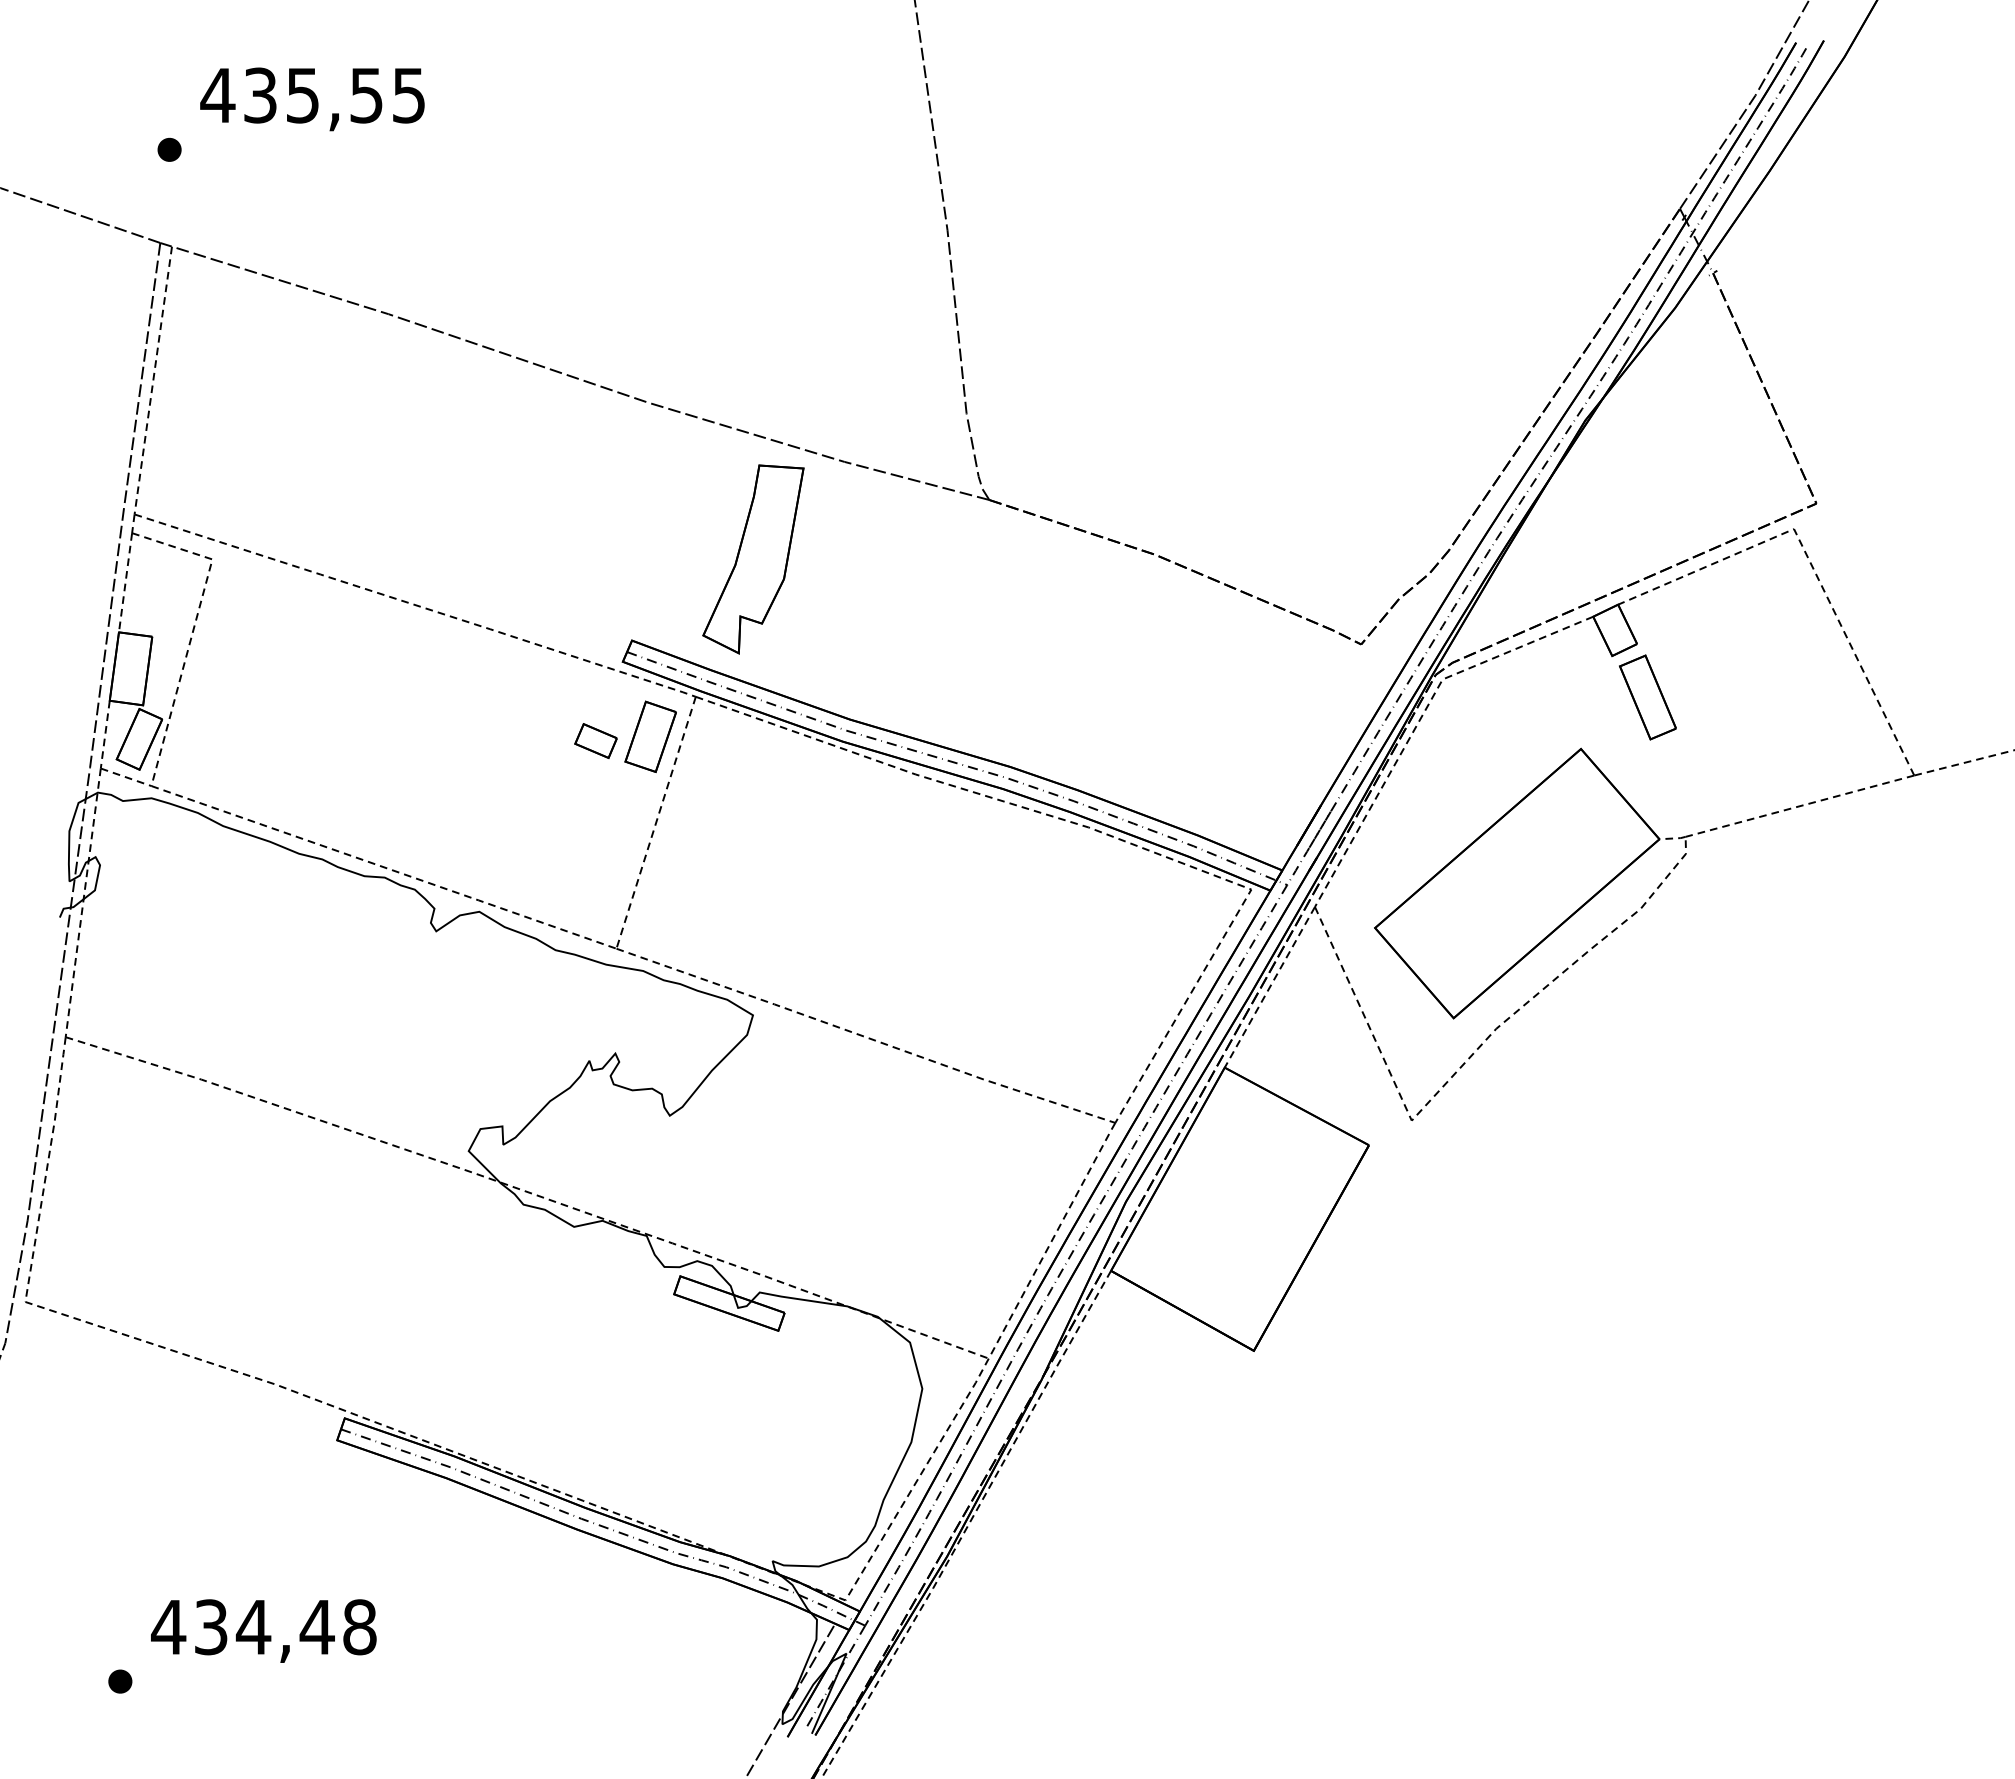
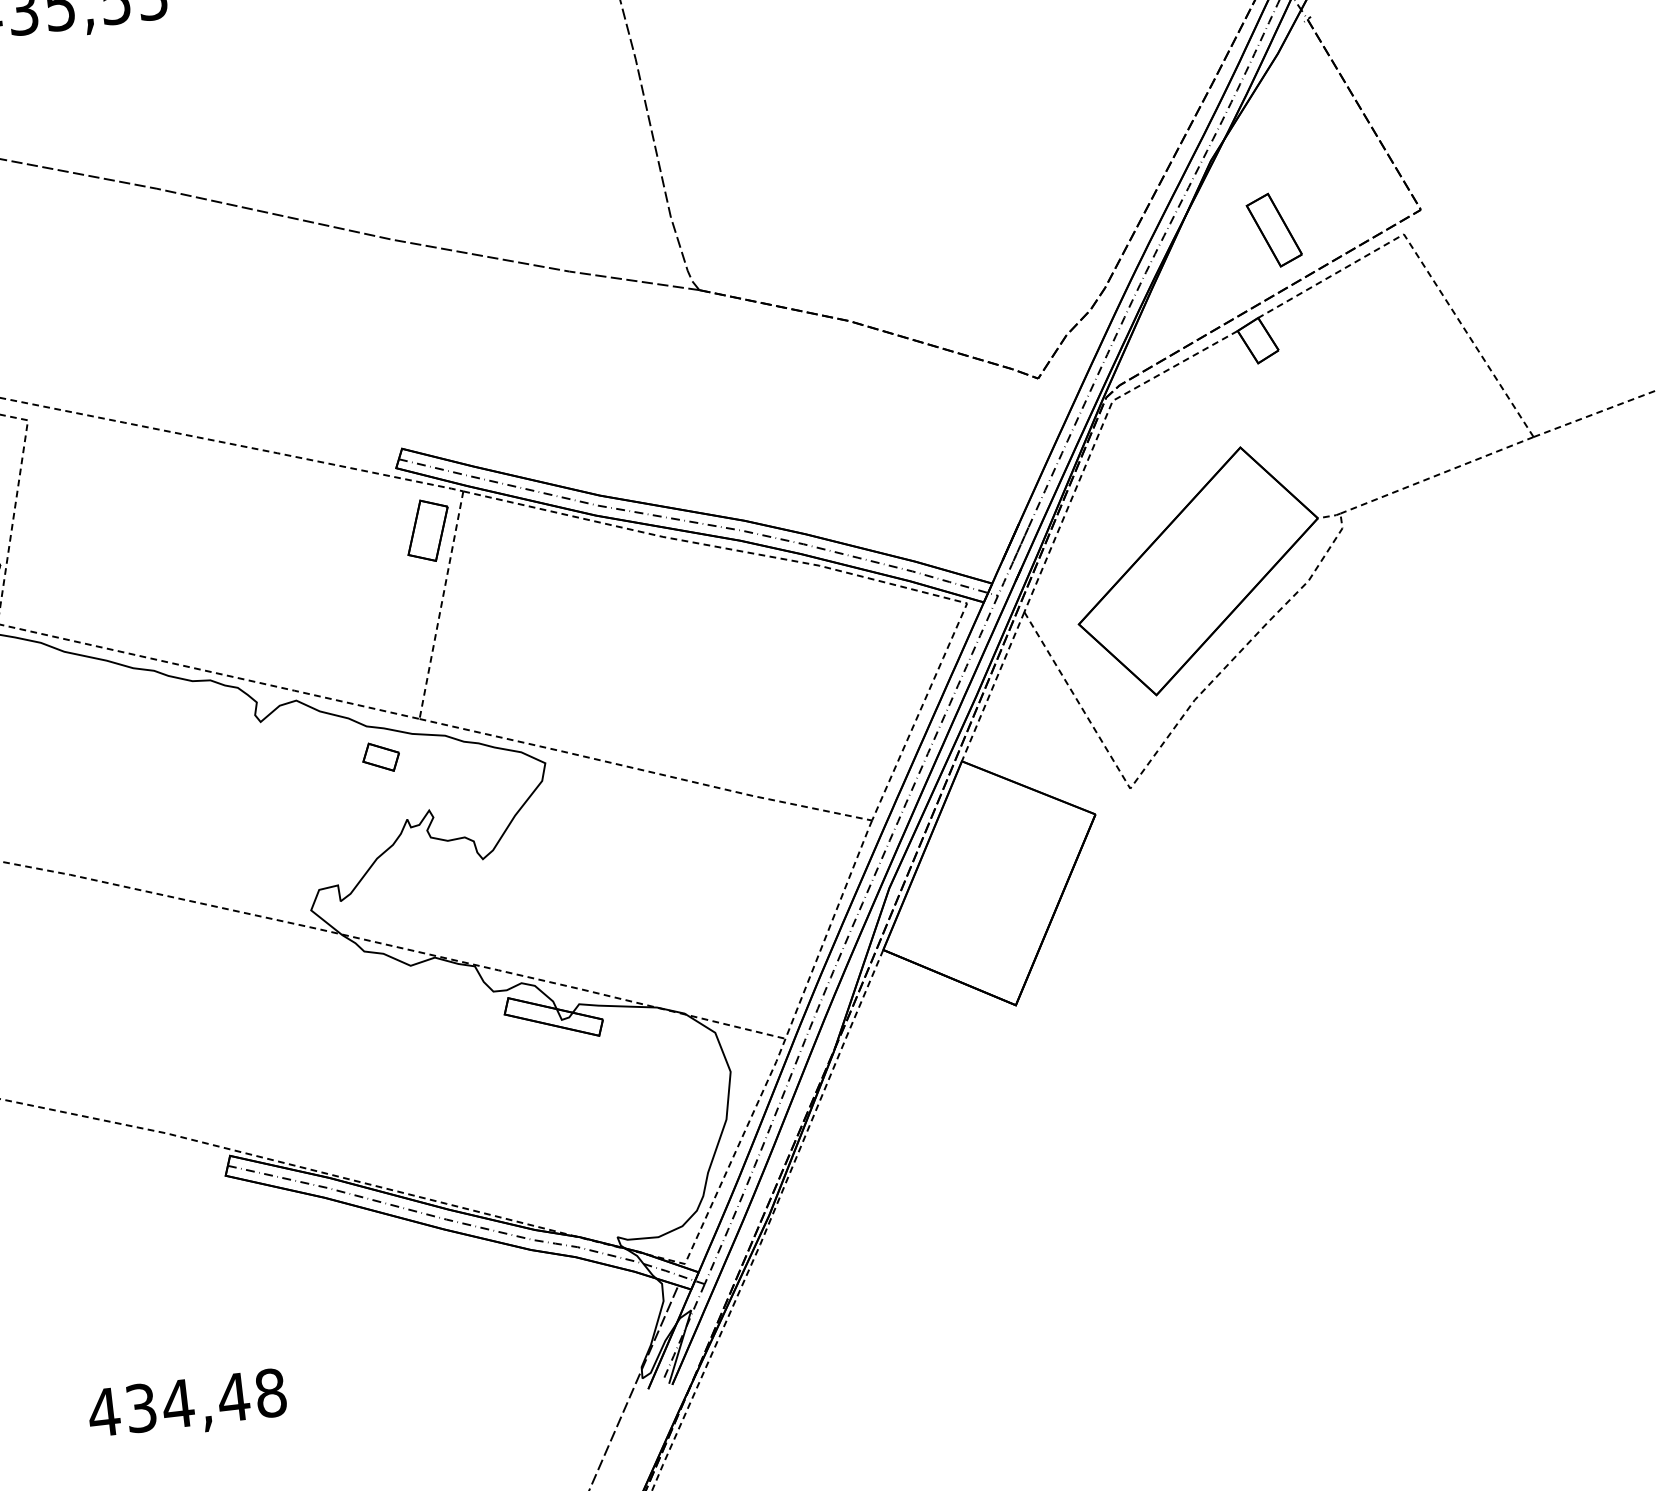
part: (753, 559) -> (499, 365), removed
part: (1647, 697) -> (1273, 230), moved
part: (595, 740) -> (380, 756), moved
text: (263, 1630) -> (187, 1405), moved
part: (120, 1681) -> (61, 1407), removed

